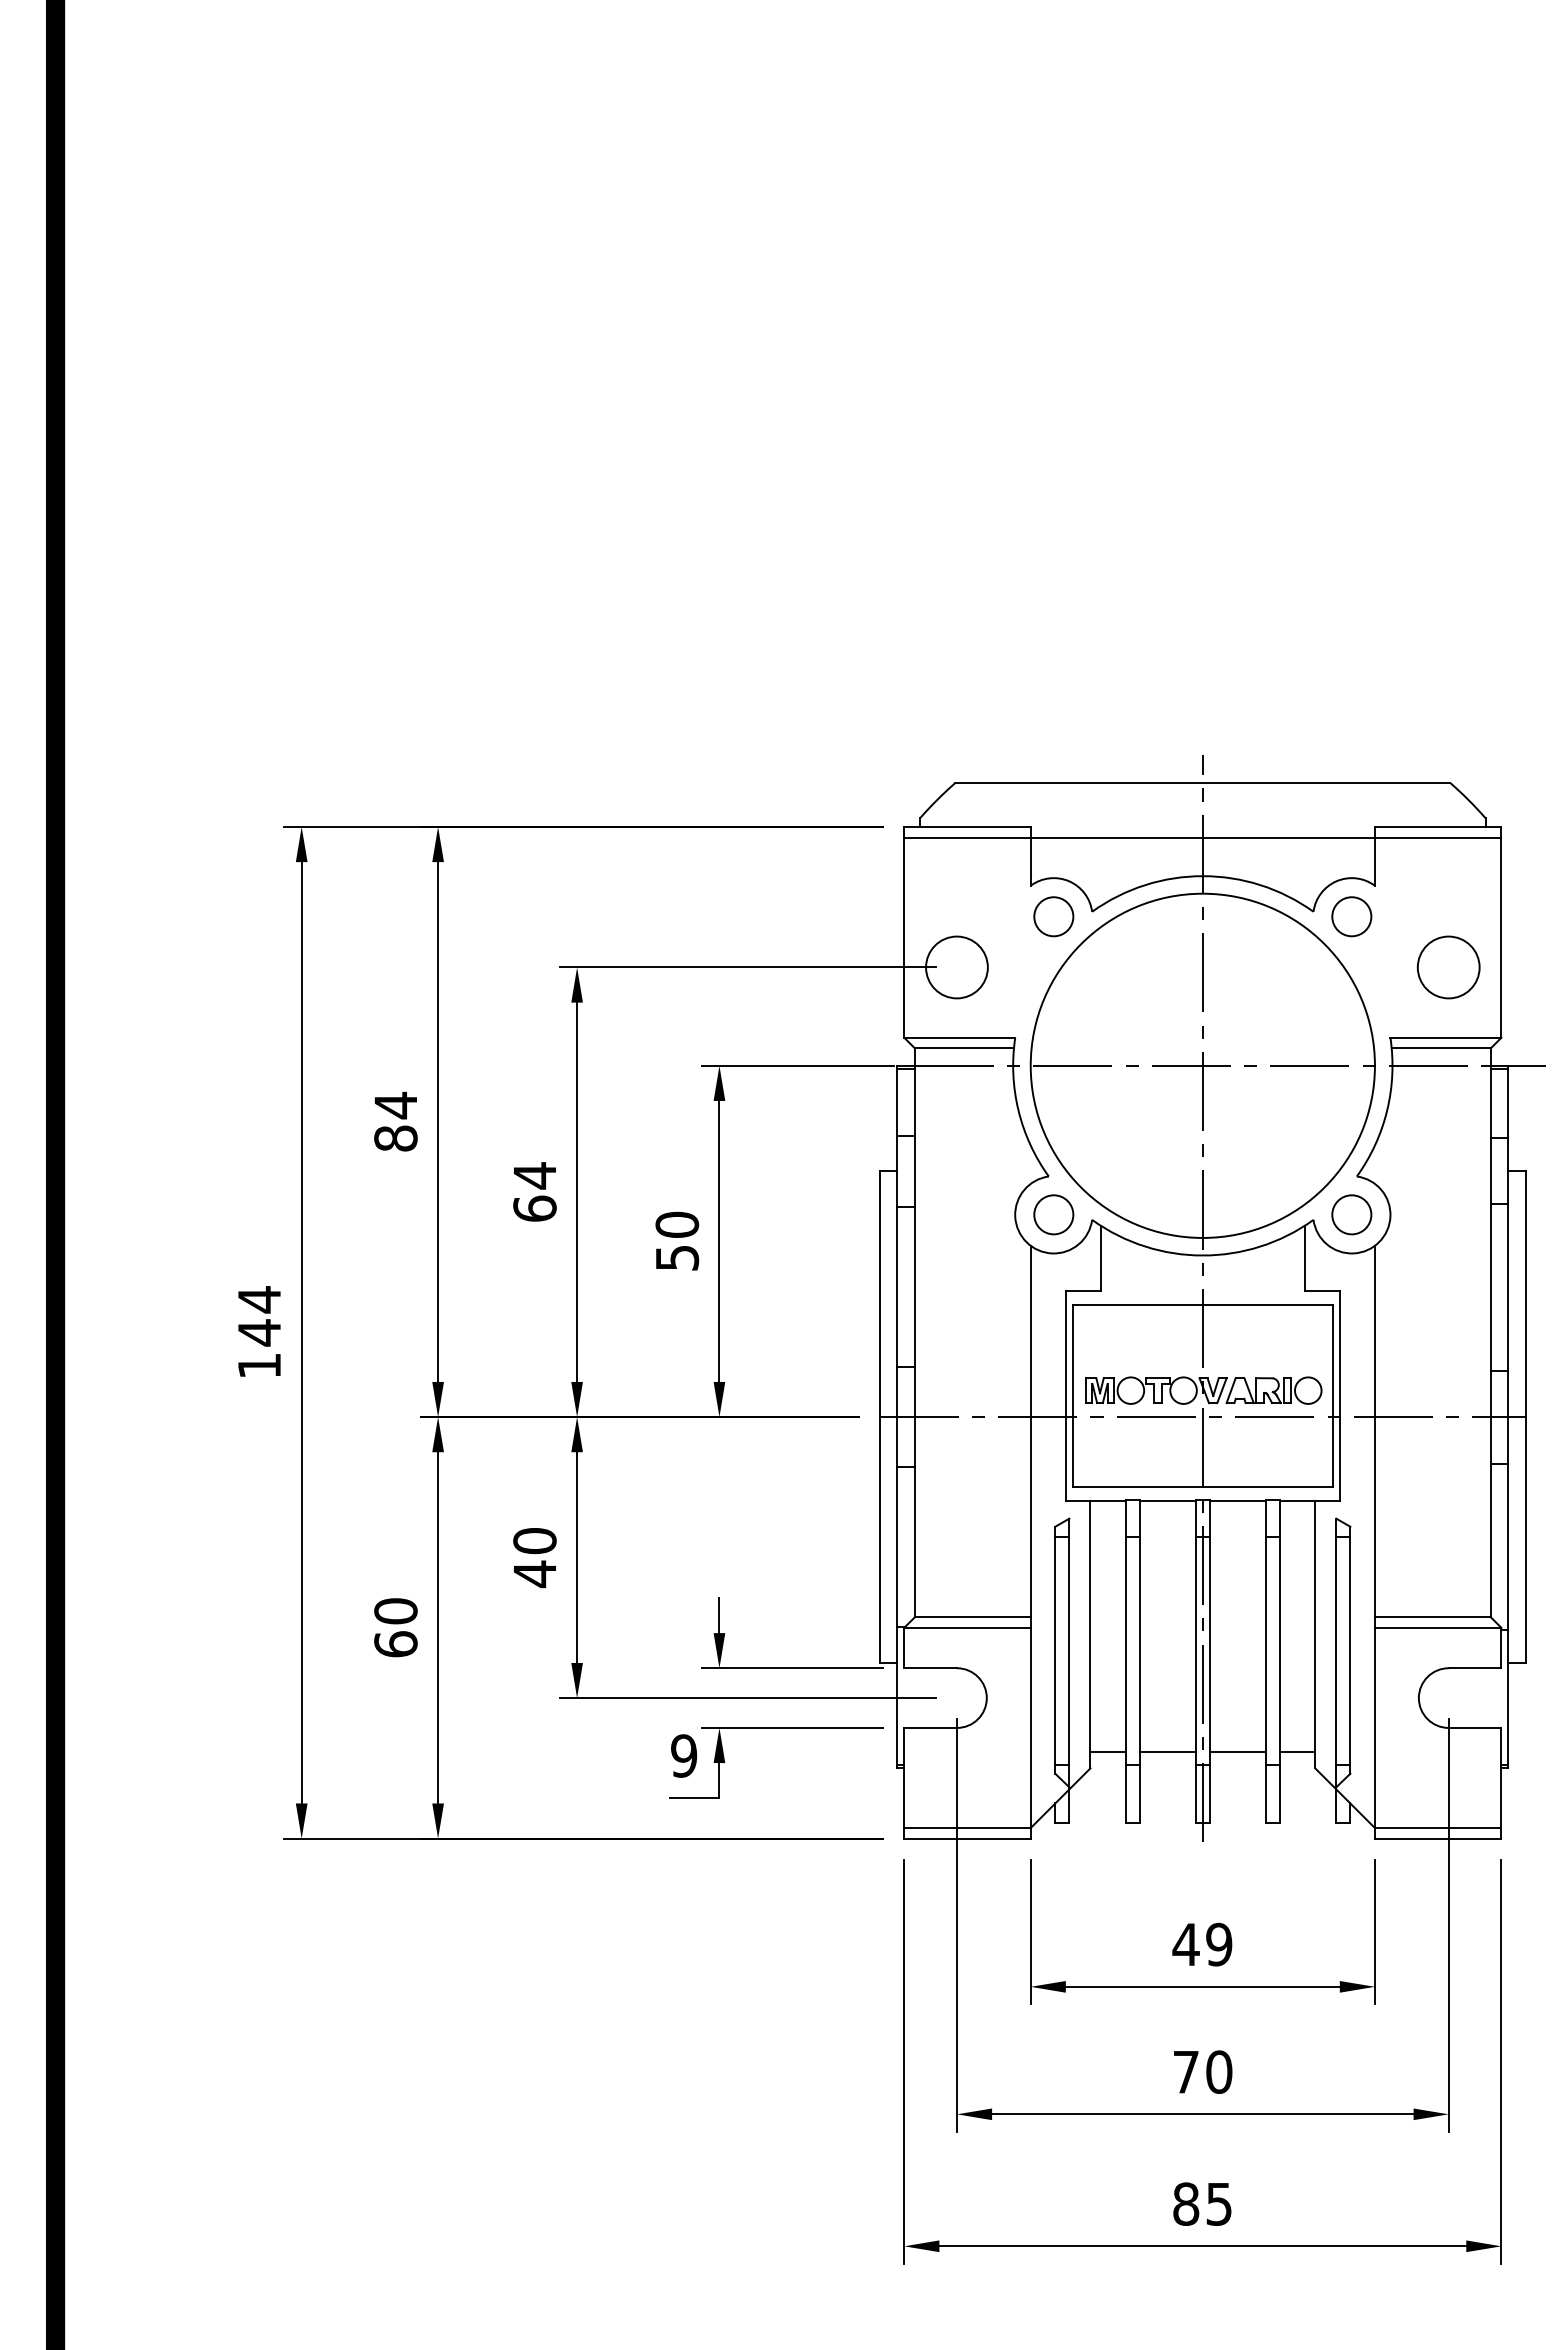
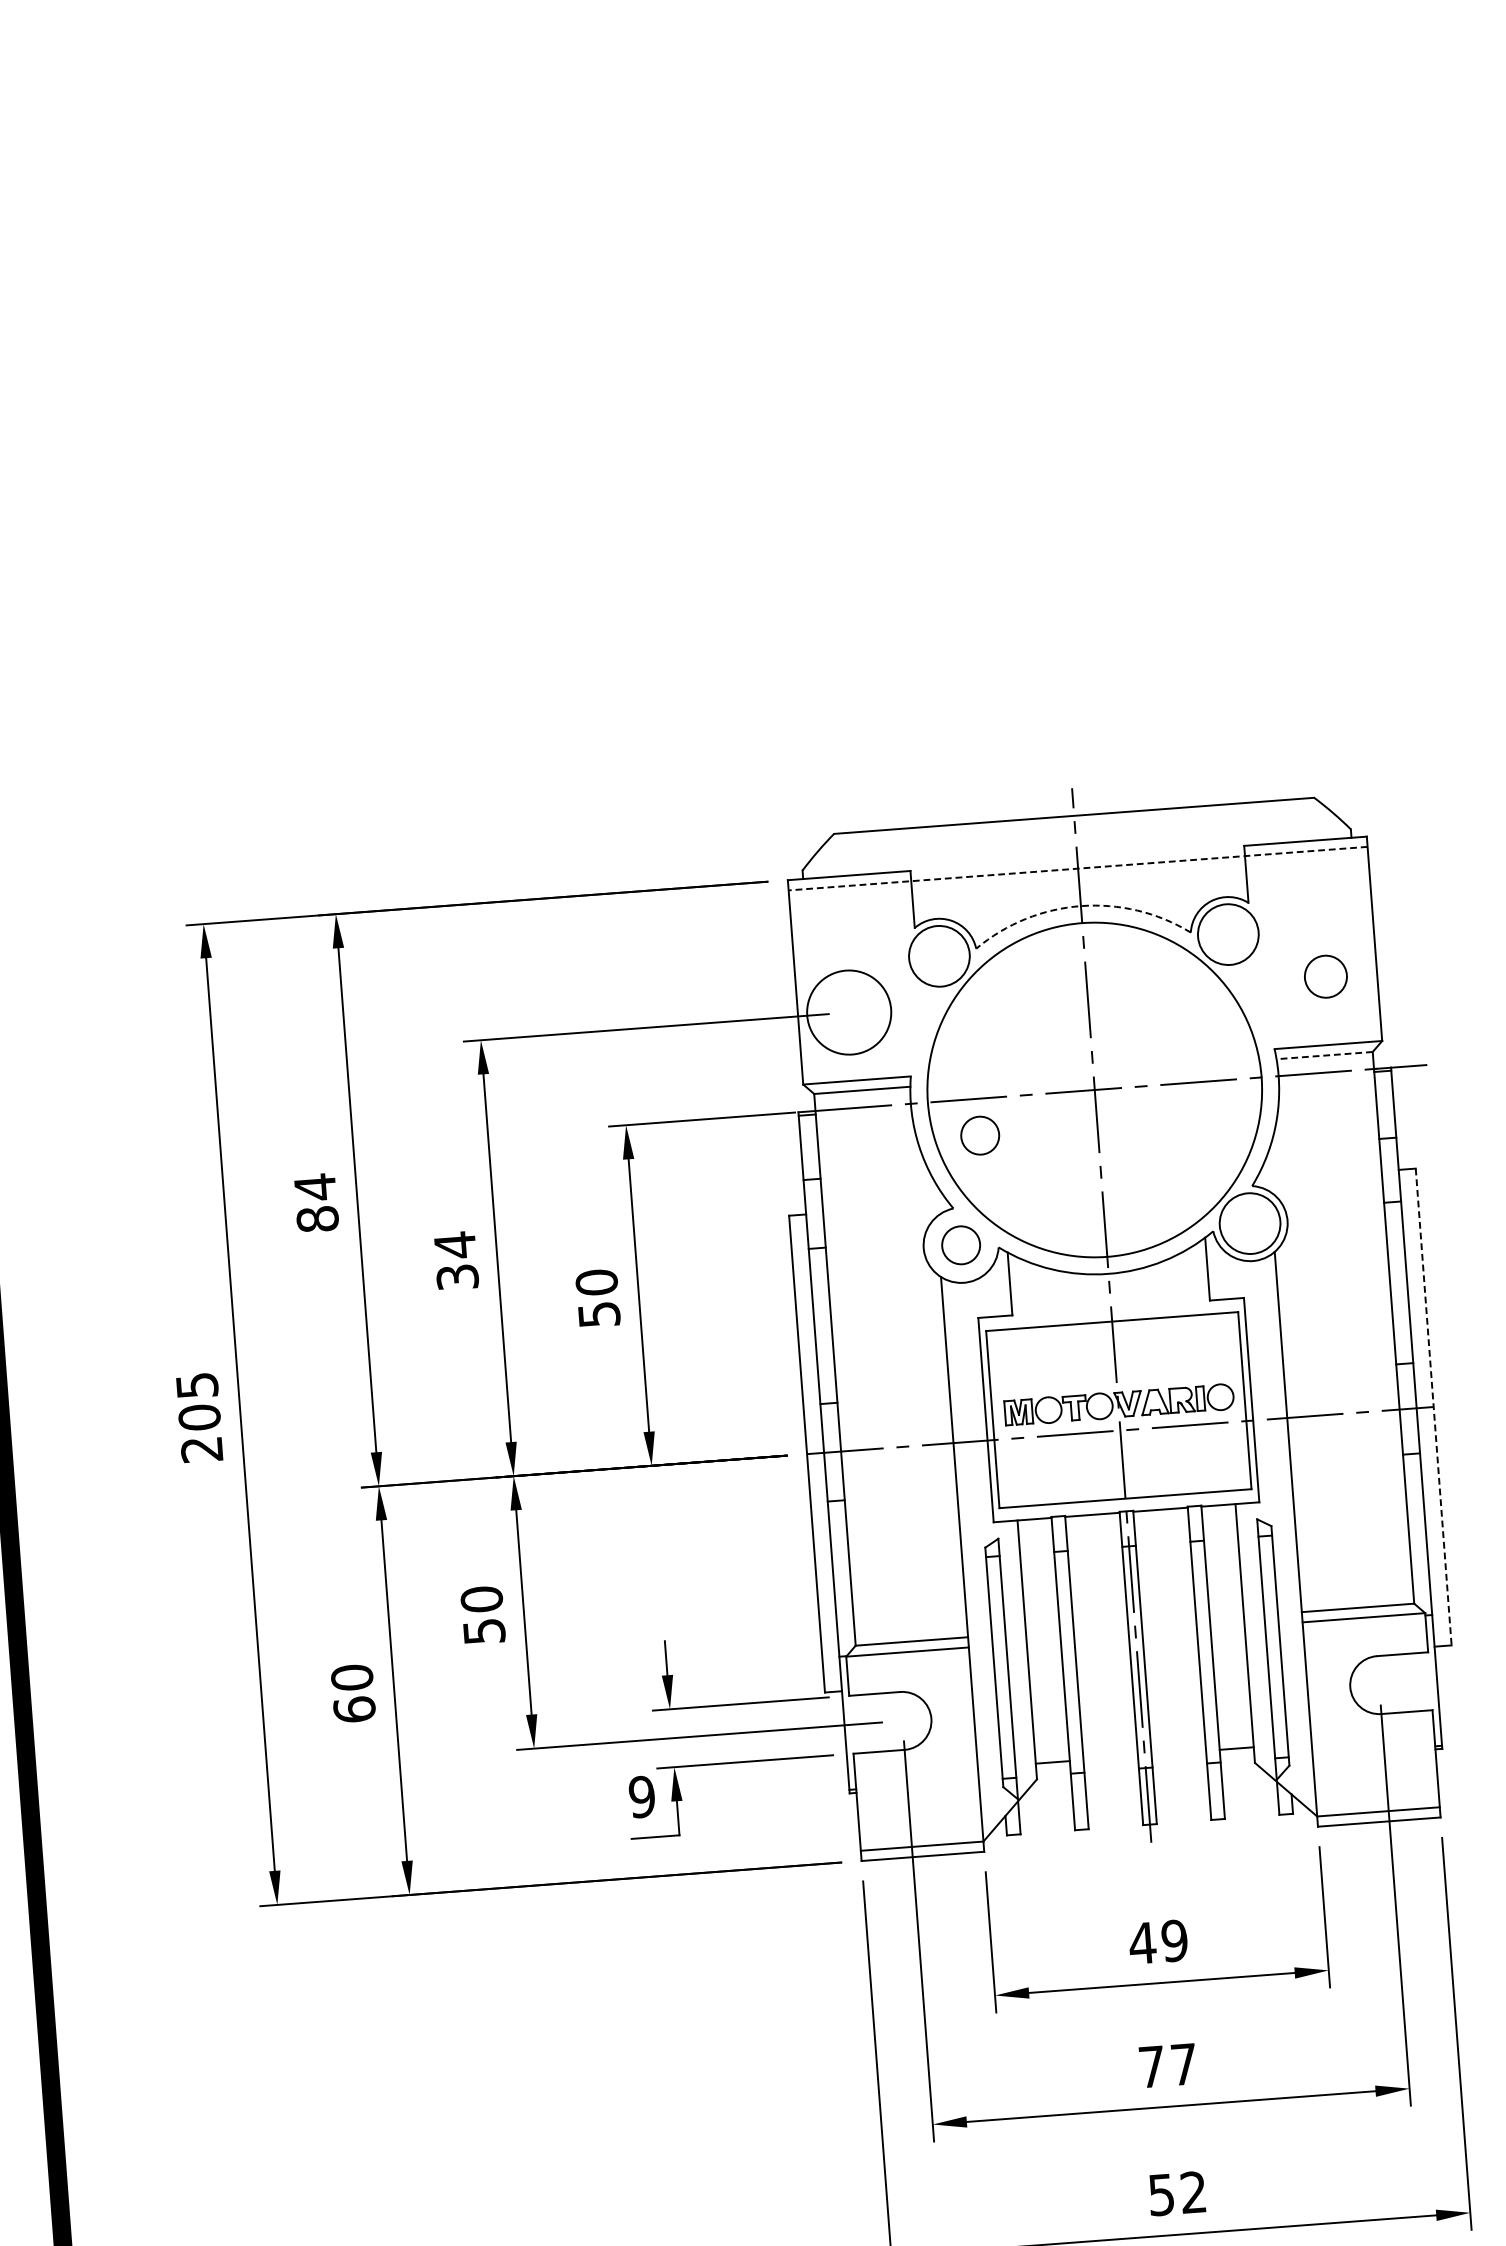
line: (1202, 837) -> (1077, 868), solid -> dashed
arc: (1202, 876) -> (1080, 906), solid -> dashed
circle: (1053, 916) -> (939, 956), size x1.6
circle: (1351, 916) -> (1228, 934), size x1.6
circle: (956, 967) -> (848, 1012), size x1.4
circle: (1448, 967) -> (1325, 976), size x0.7
line: (1441, 1048) -> (1324, 1055), solid -> dashed
circle: (1081, 1103) -> (979, 1135), added
text: (534, 1208) -> (457, 1277), 64 -> 34
circle: (1351, 1214) -> (1249, 1223), size x1.6
text: (259, 1332) -> (199, 1417), 144 -> 205
line: (1525, 1417) -> (1433, 1407), solid -> dashed
text: (534, 1574) -> (483, 1631), 40 -> 50
line: (1167, 1752) -> (1110, 1758), removed
line: (1237, 1752) -> (1178, 1753), removed
text: (1219, 2071) -> (1184, 2063), 70 -> 77
text: (1202, 2203) -> (1177, 2193), 85 -> 52

